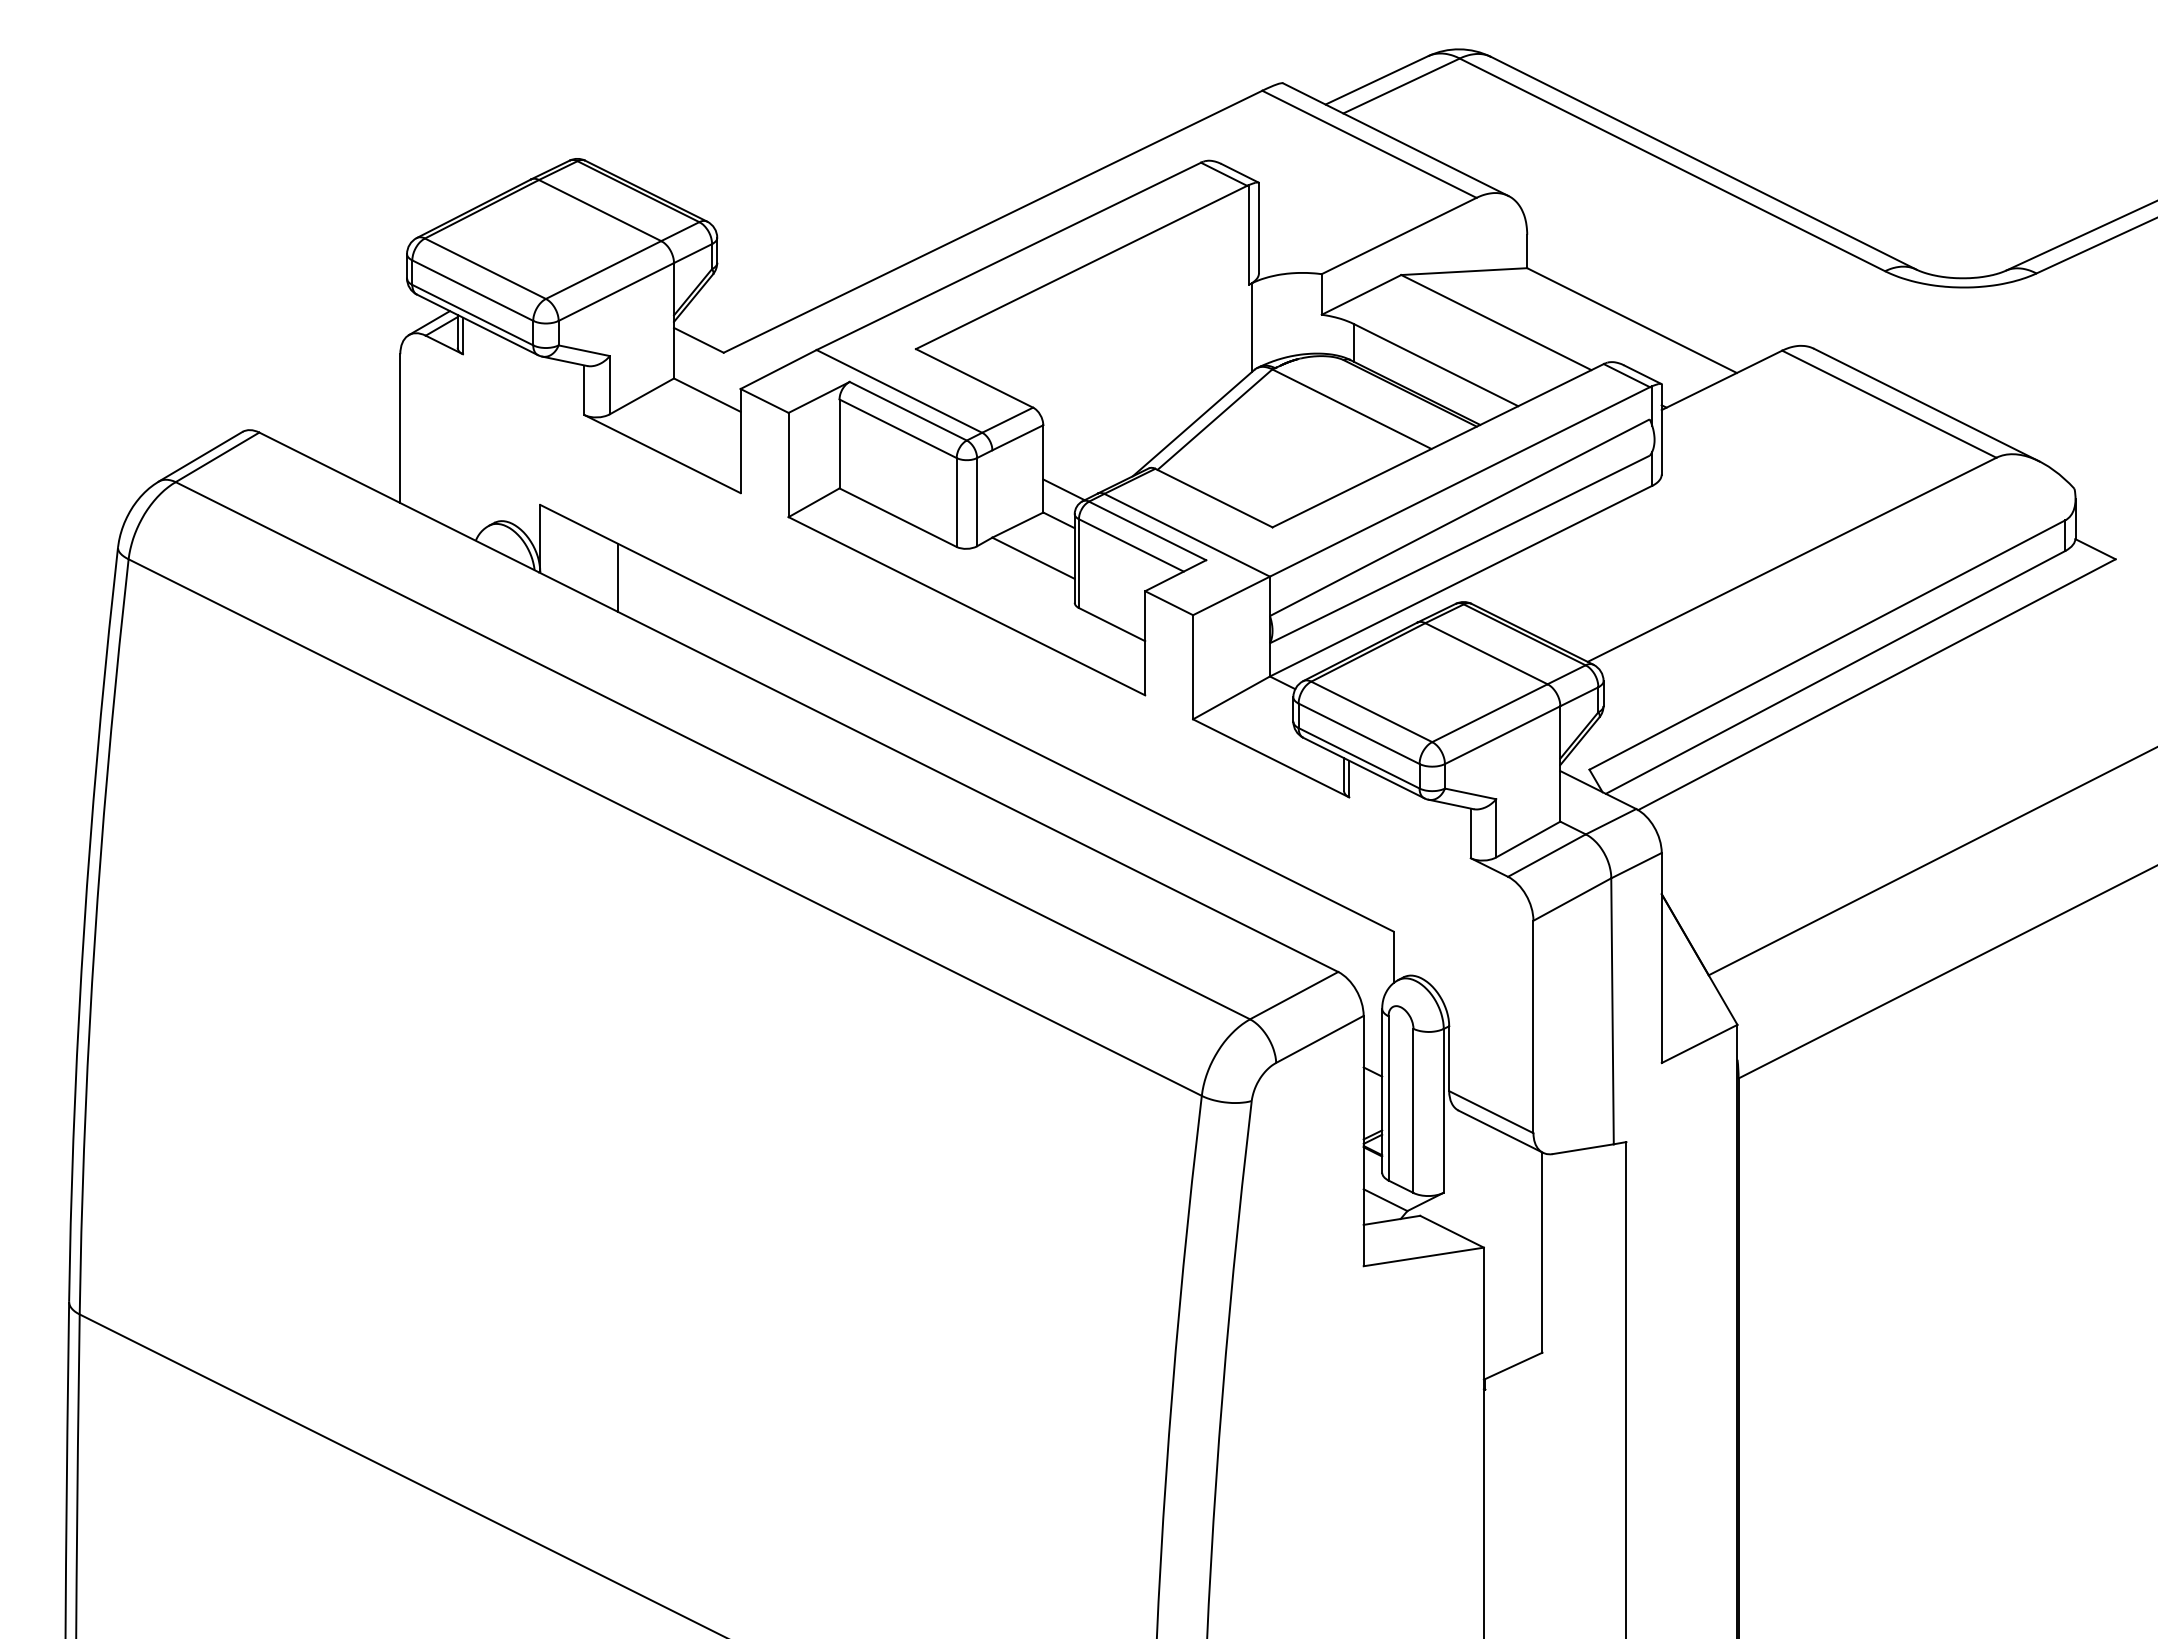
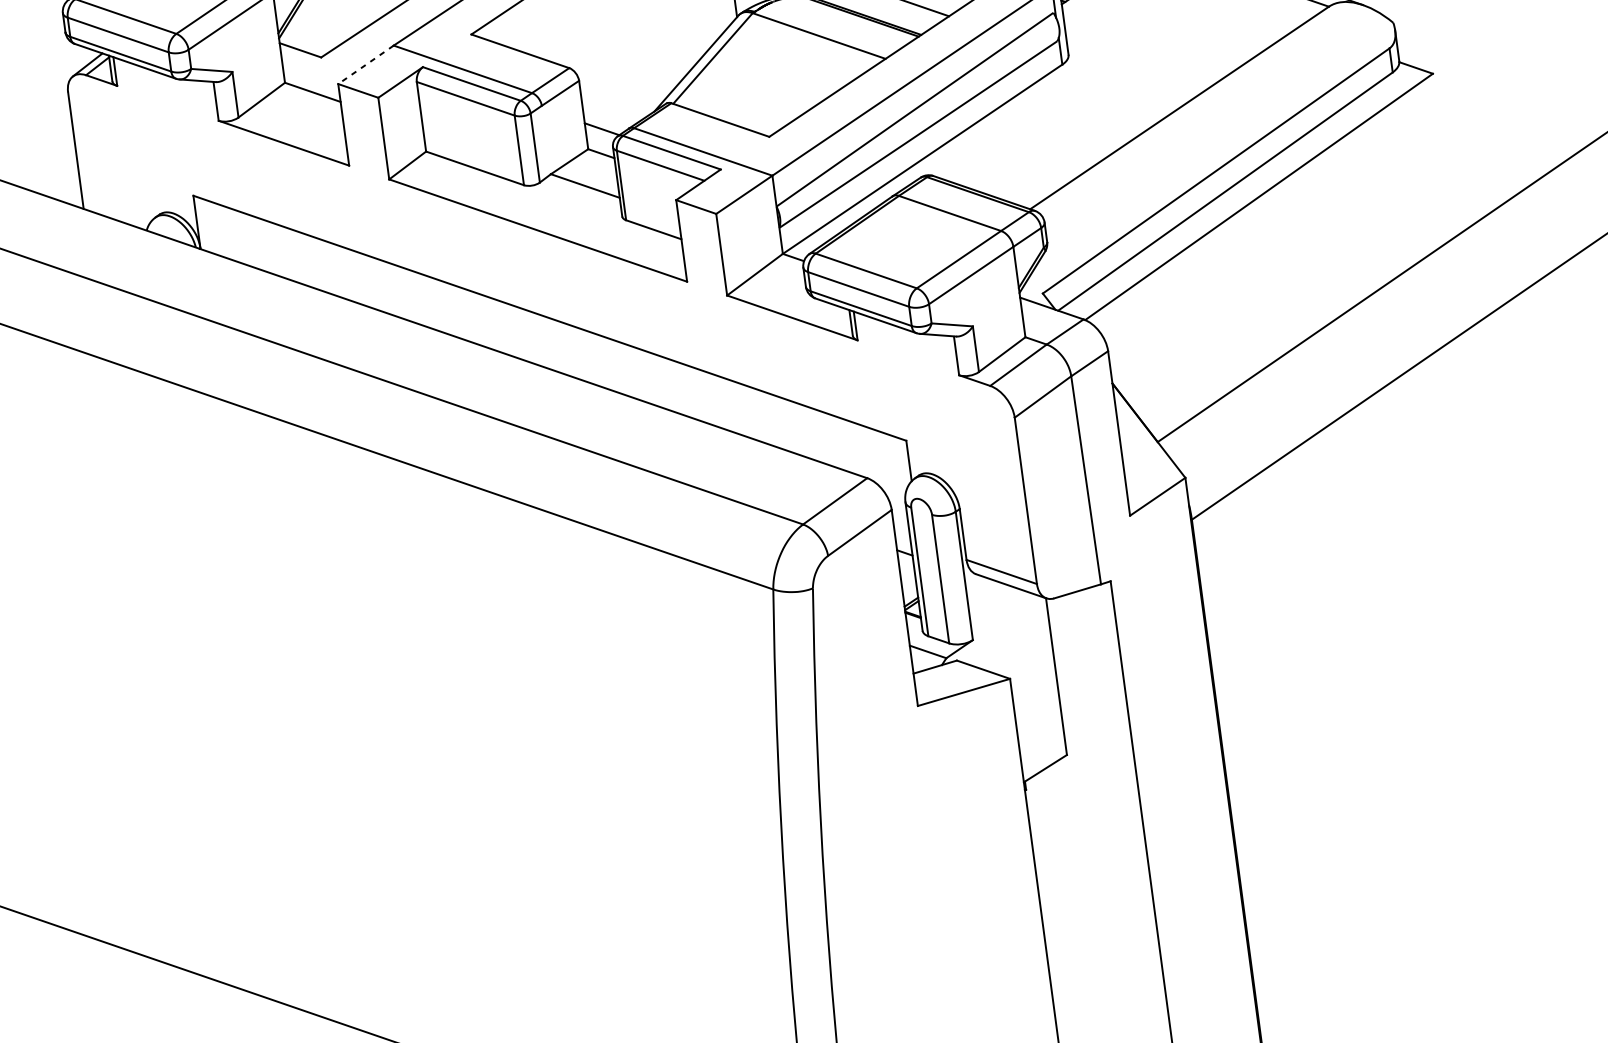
line: (778, 369) -> (365, 64), solid -> dashed
line: (617, 577) -> (261, 244), removed

